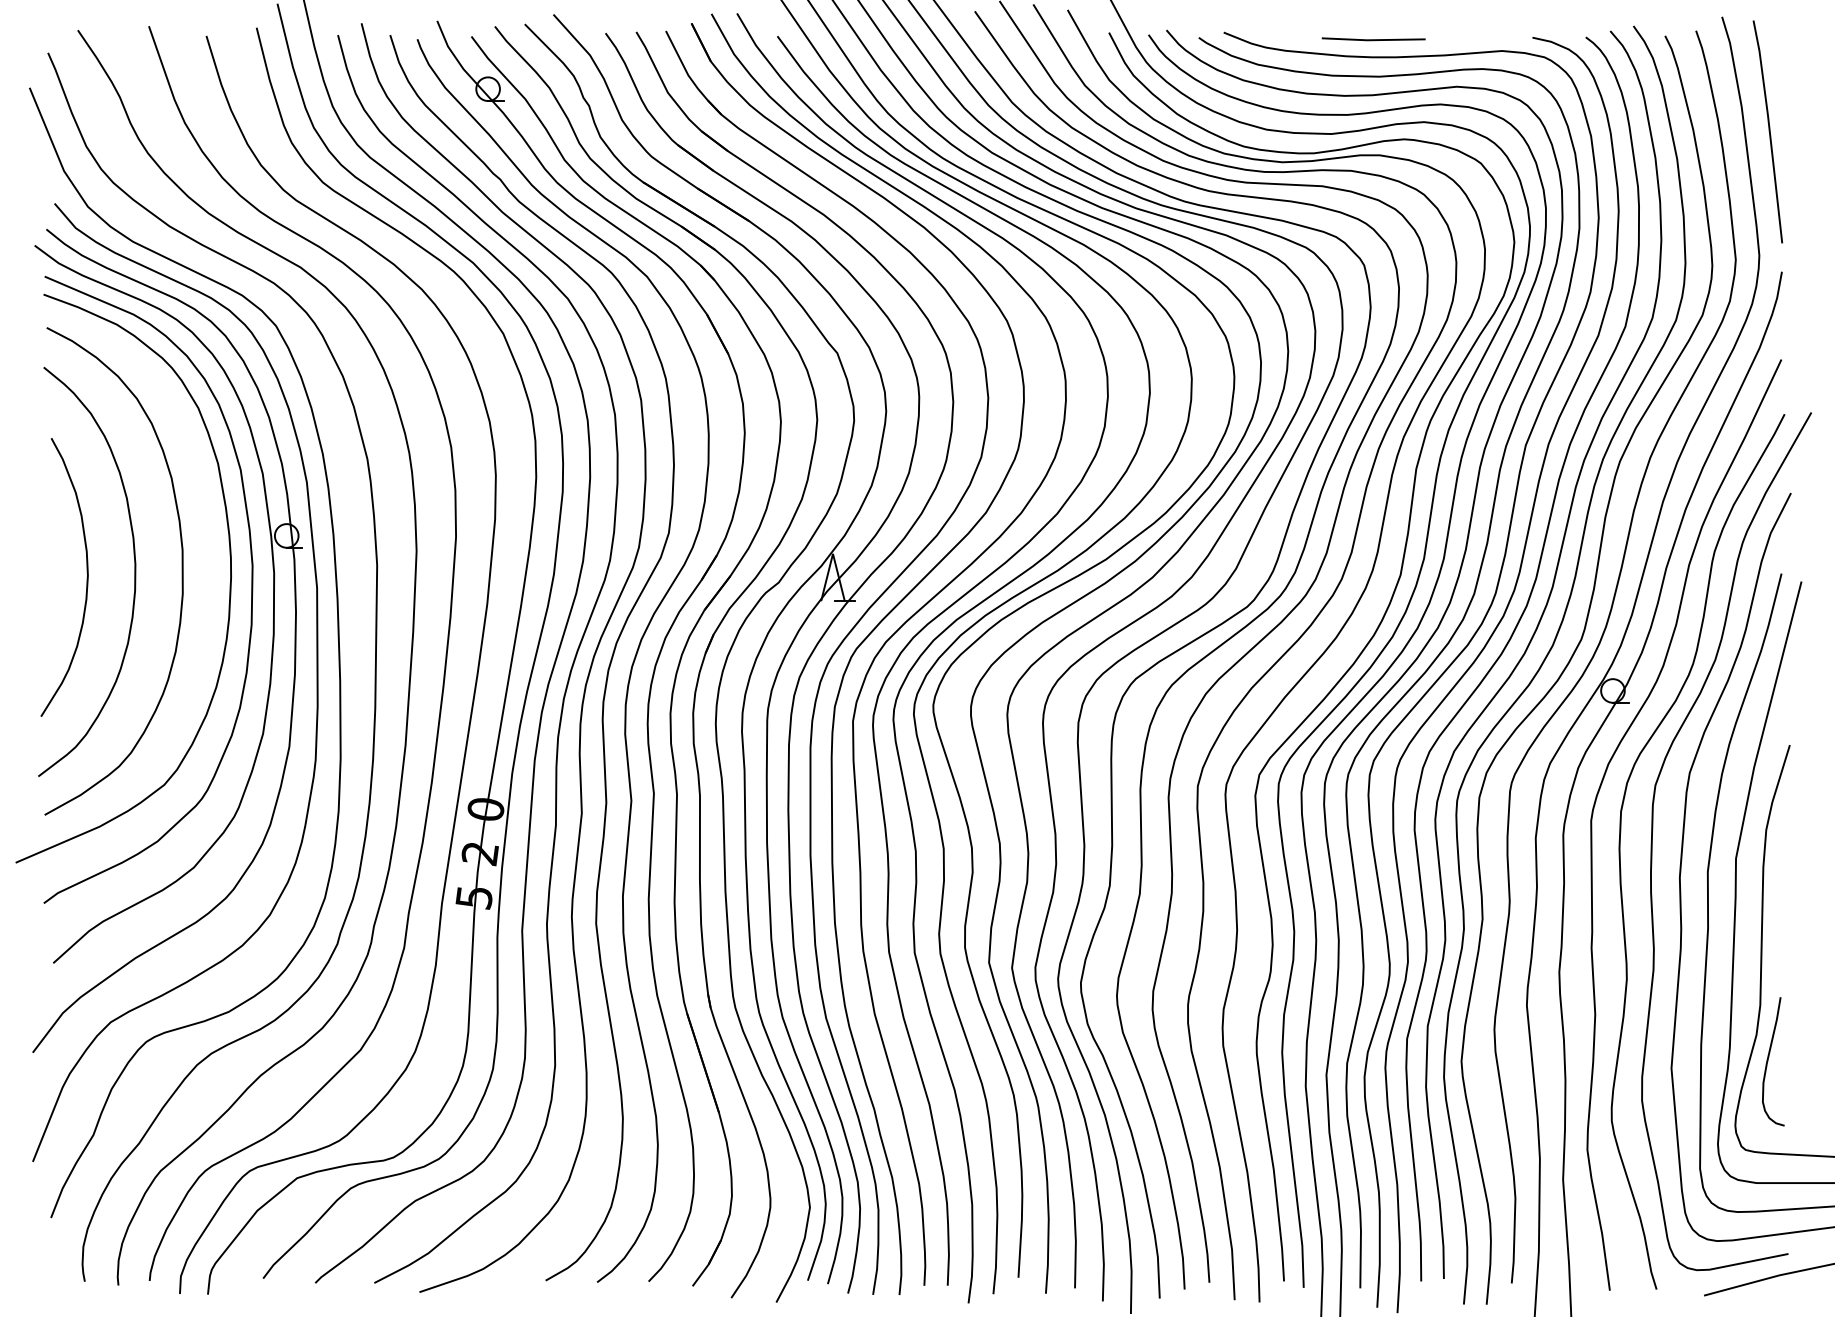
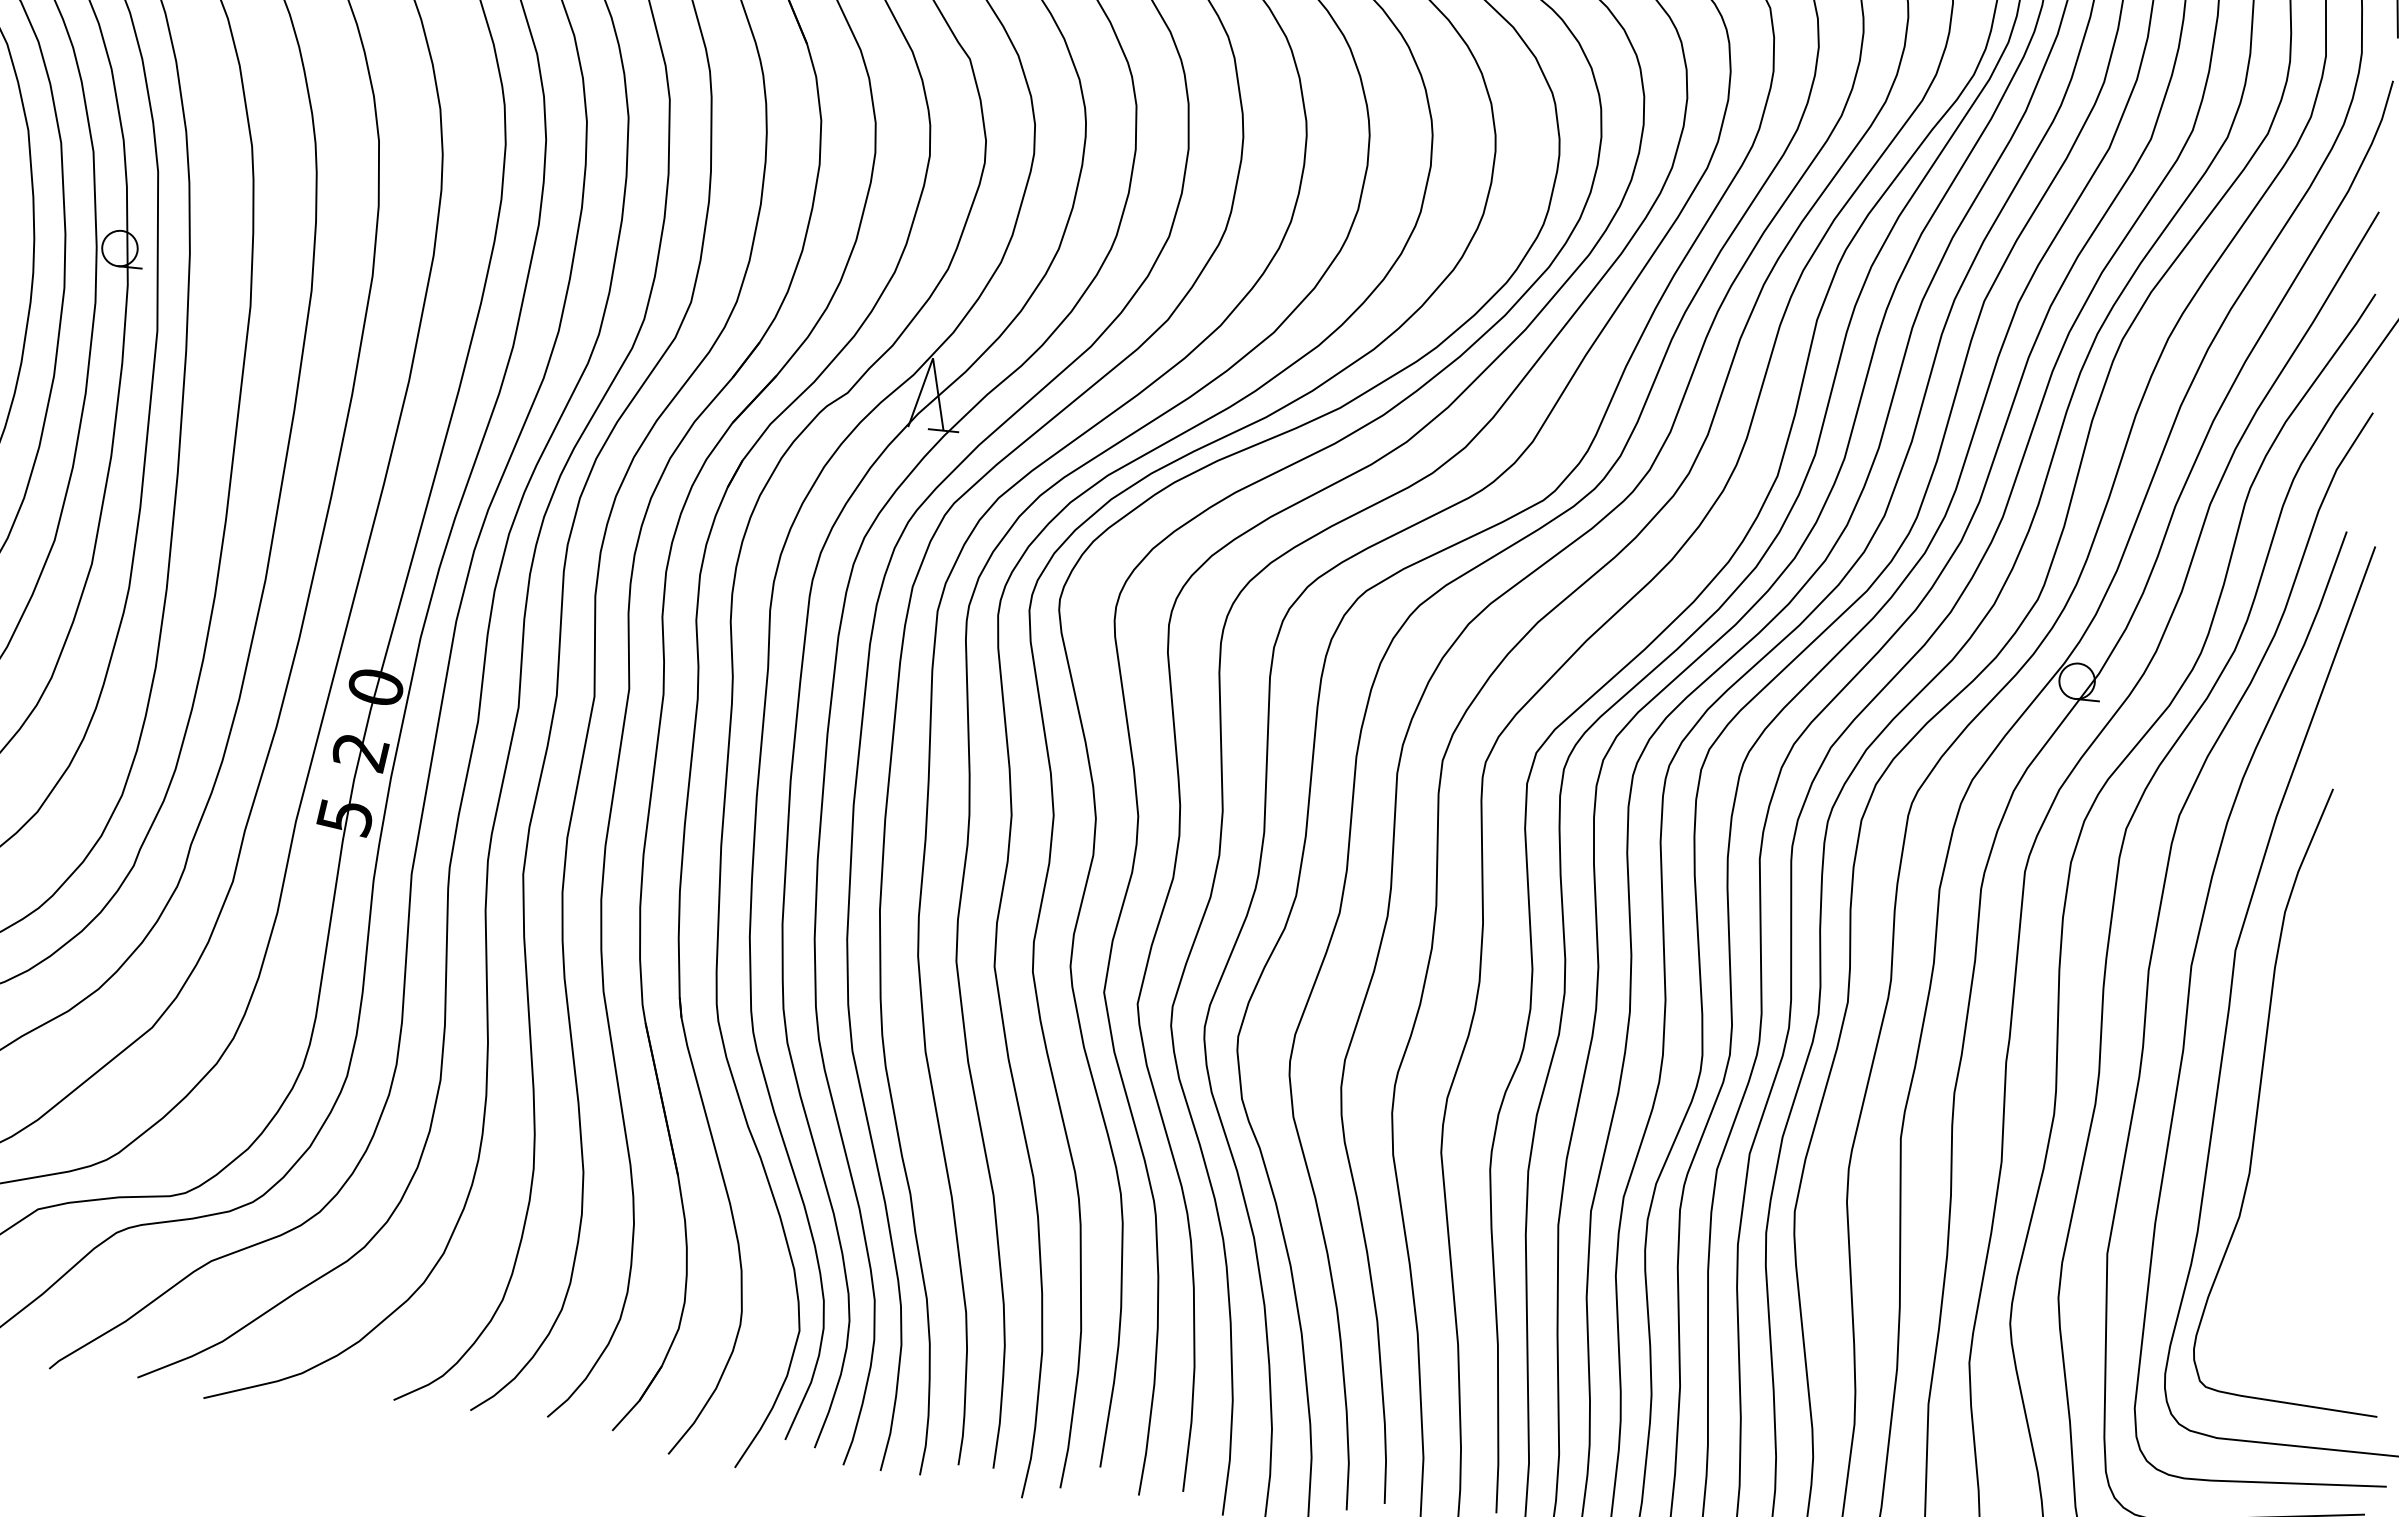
curve: (1768, 1061) -> (2253, 1258), removed

